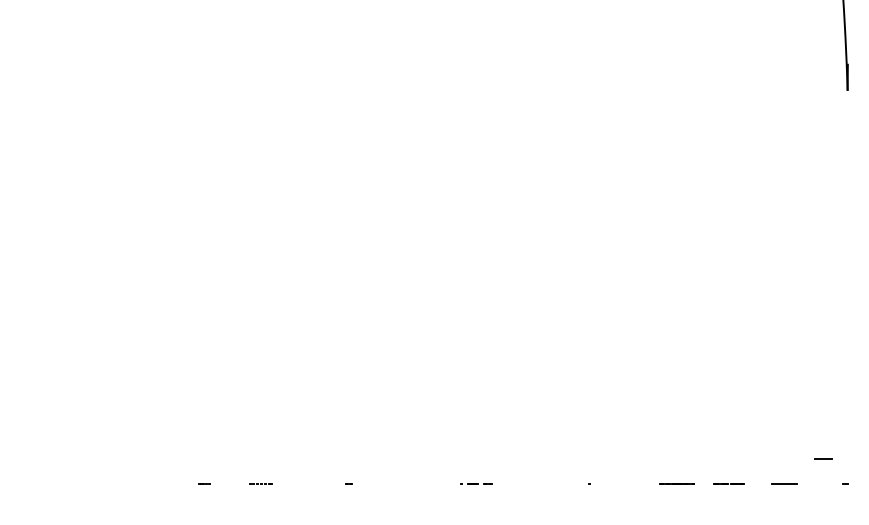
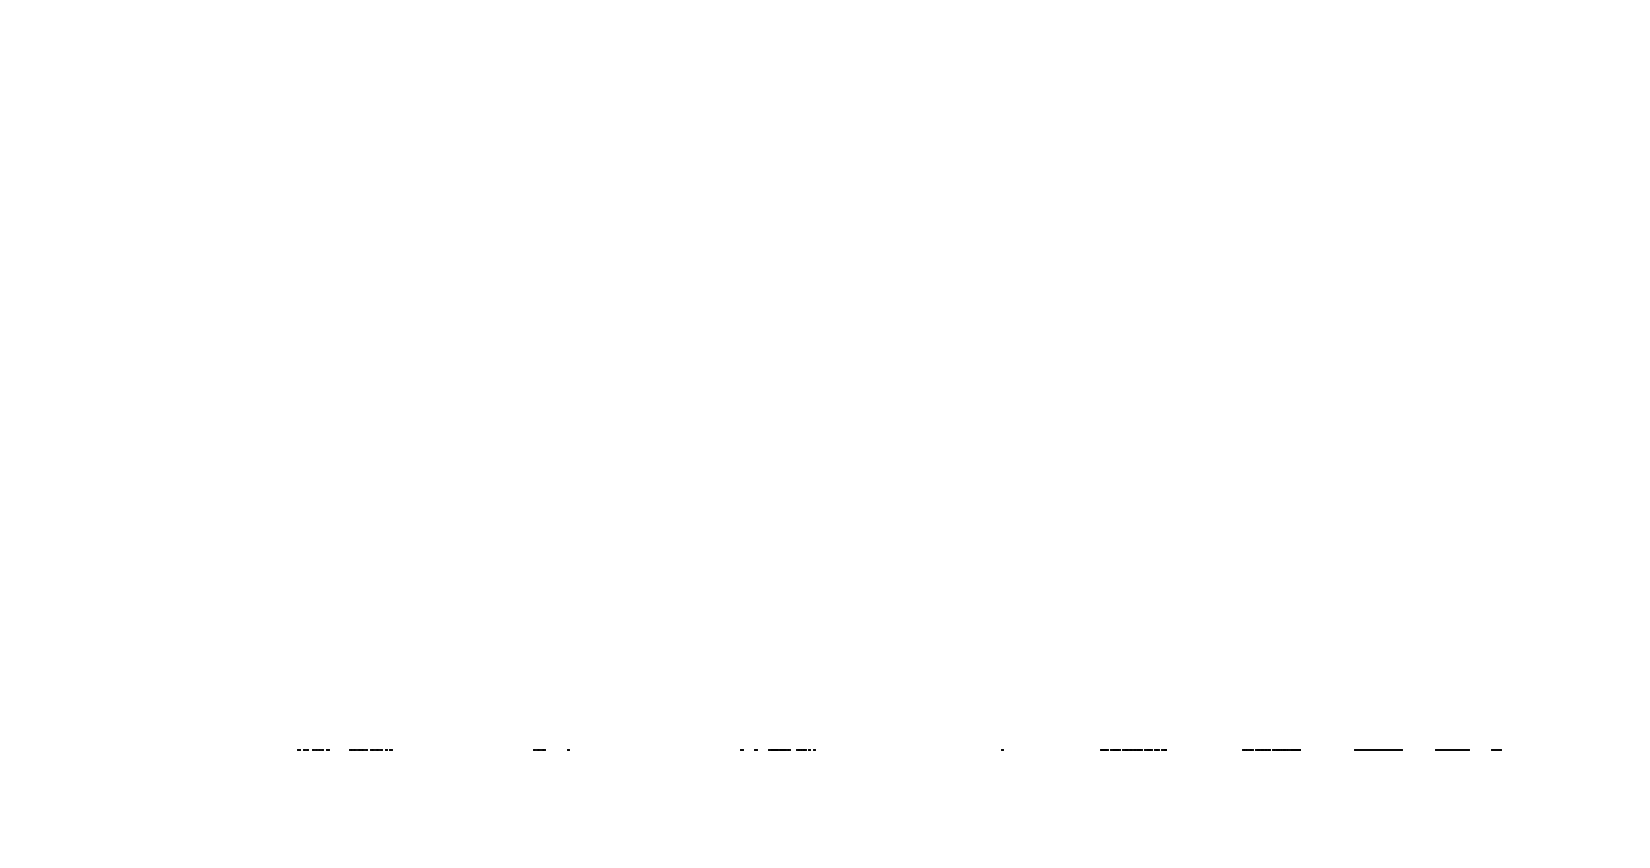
line: (823, 458) -> (1453, 749), moved
line: (204, 483) -> (309, 749), moved
line: (676, 483) -> (1132, 749), moved

